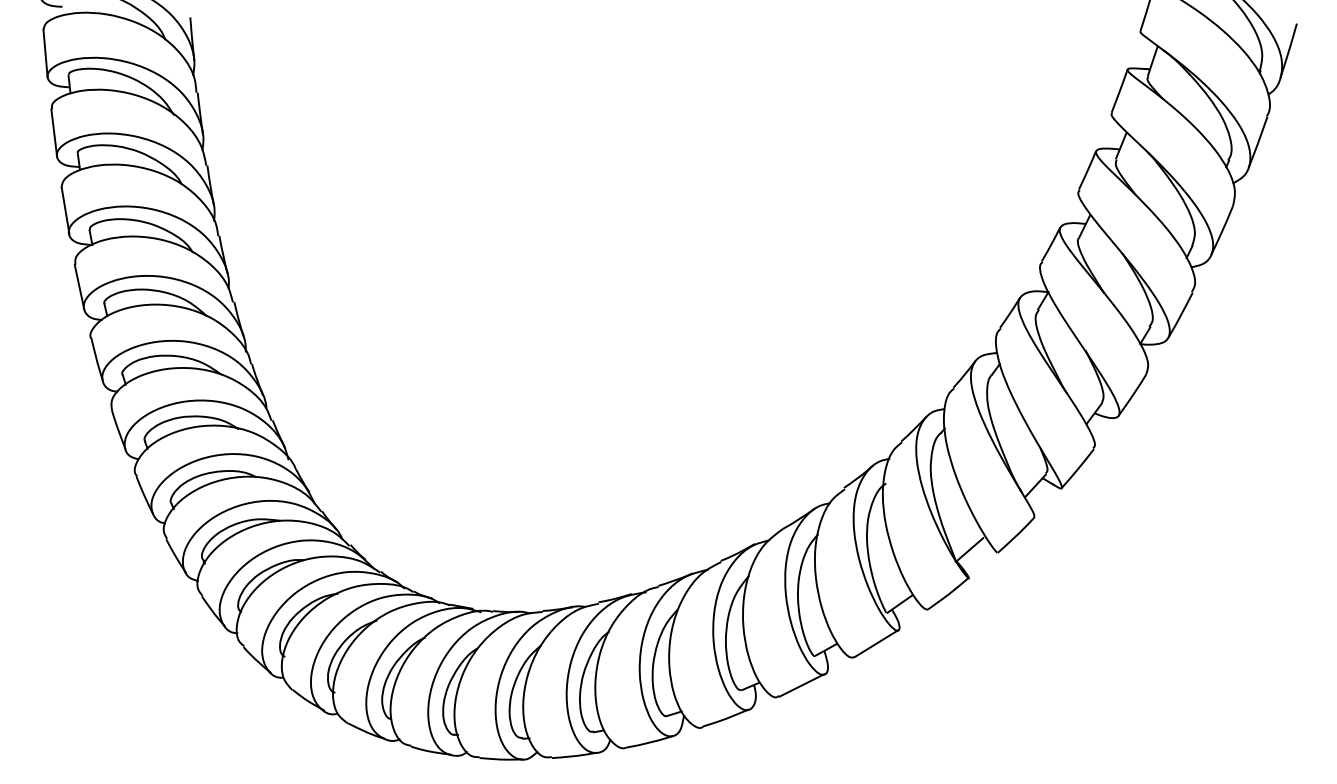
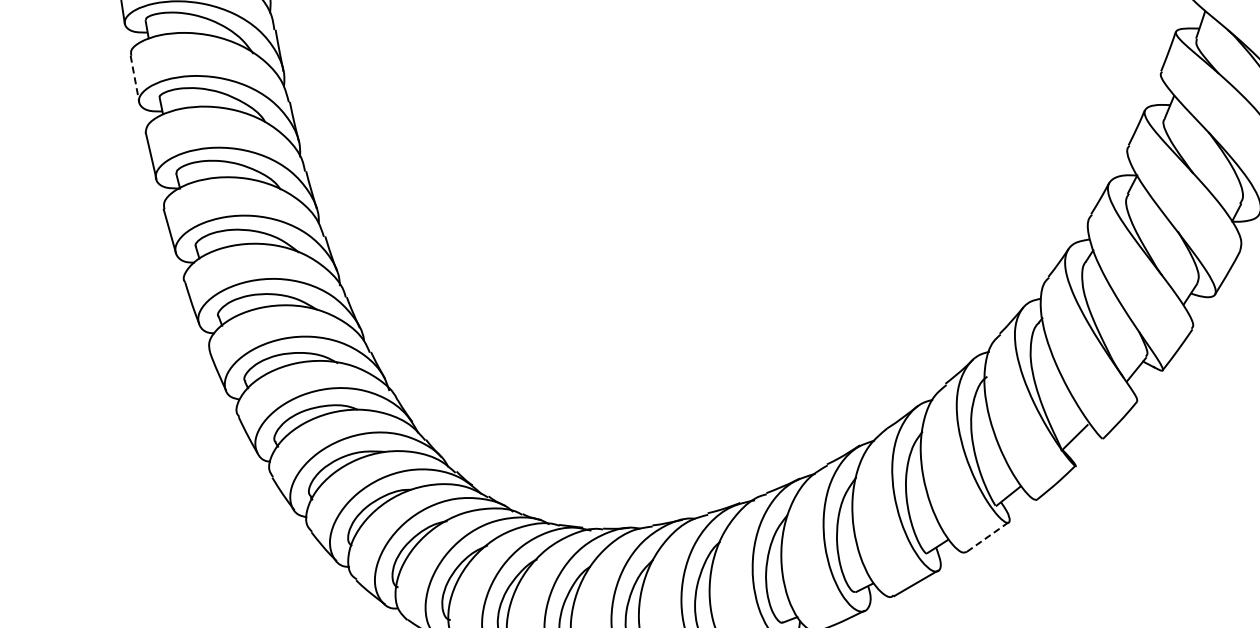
line: (54, 132) -> (135, 78), solid -> dashed
line: (876, 643) -> (987, 536), solid -> dashed

